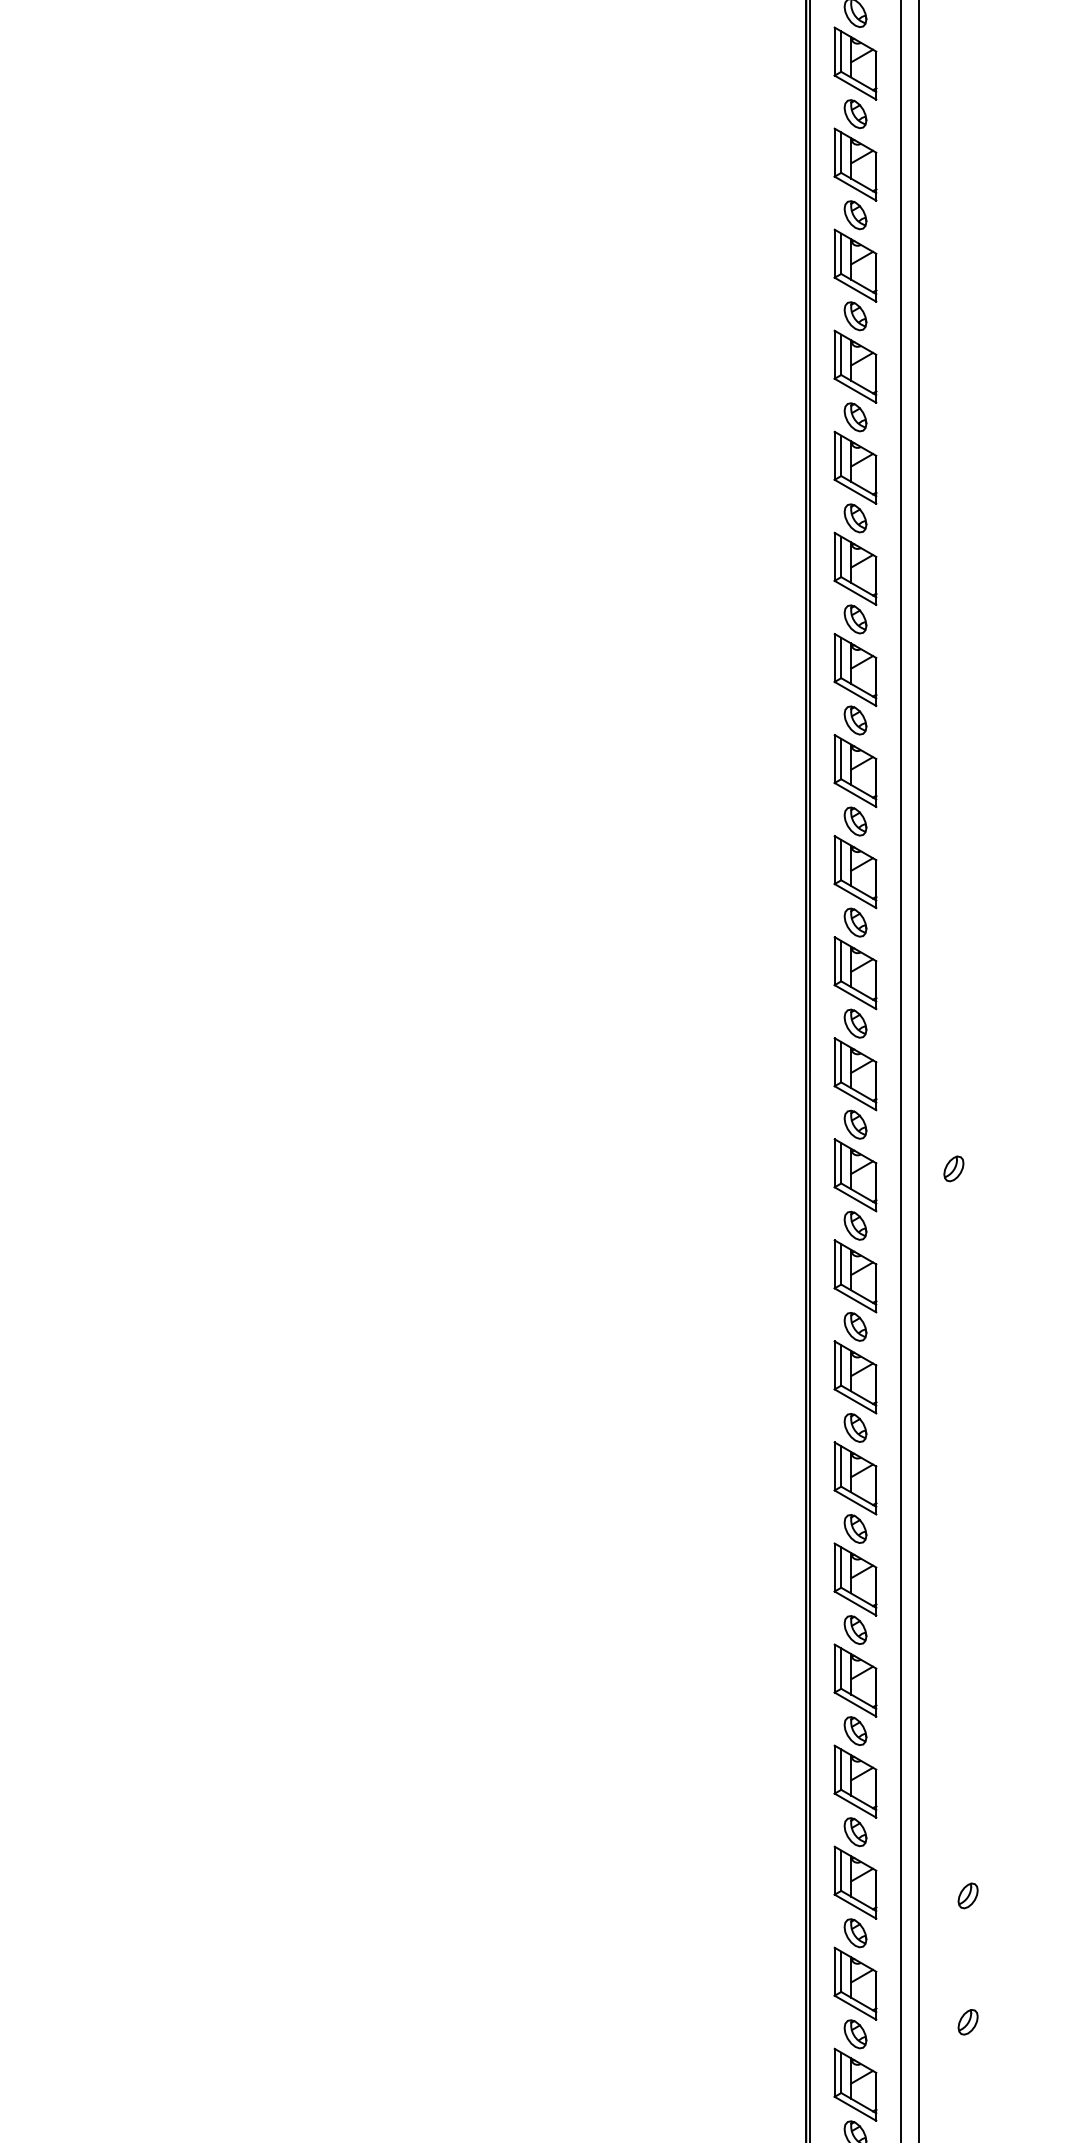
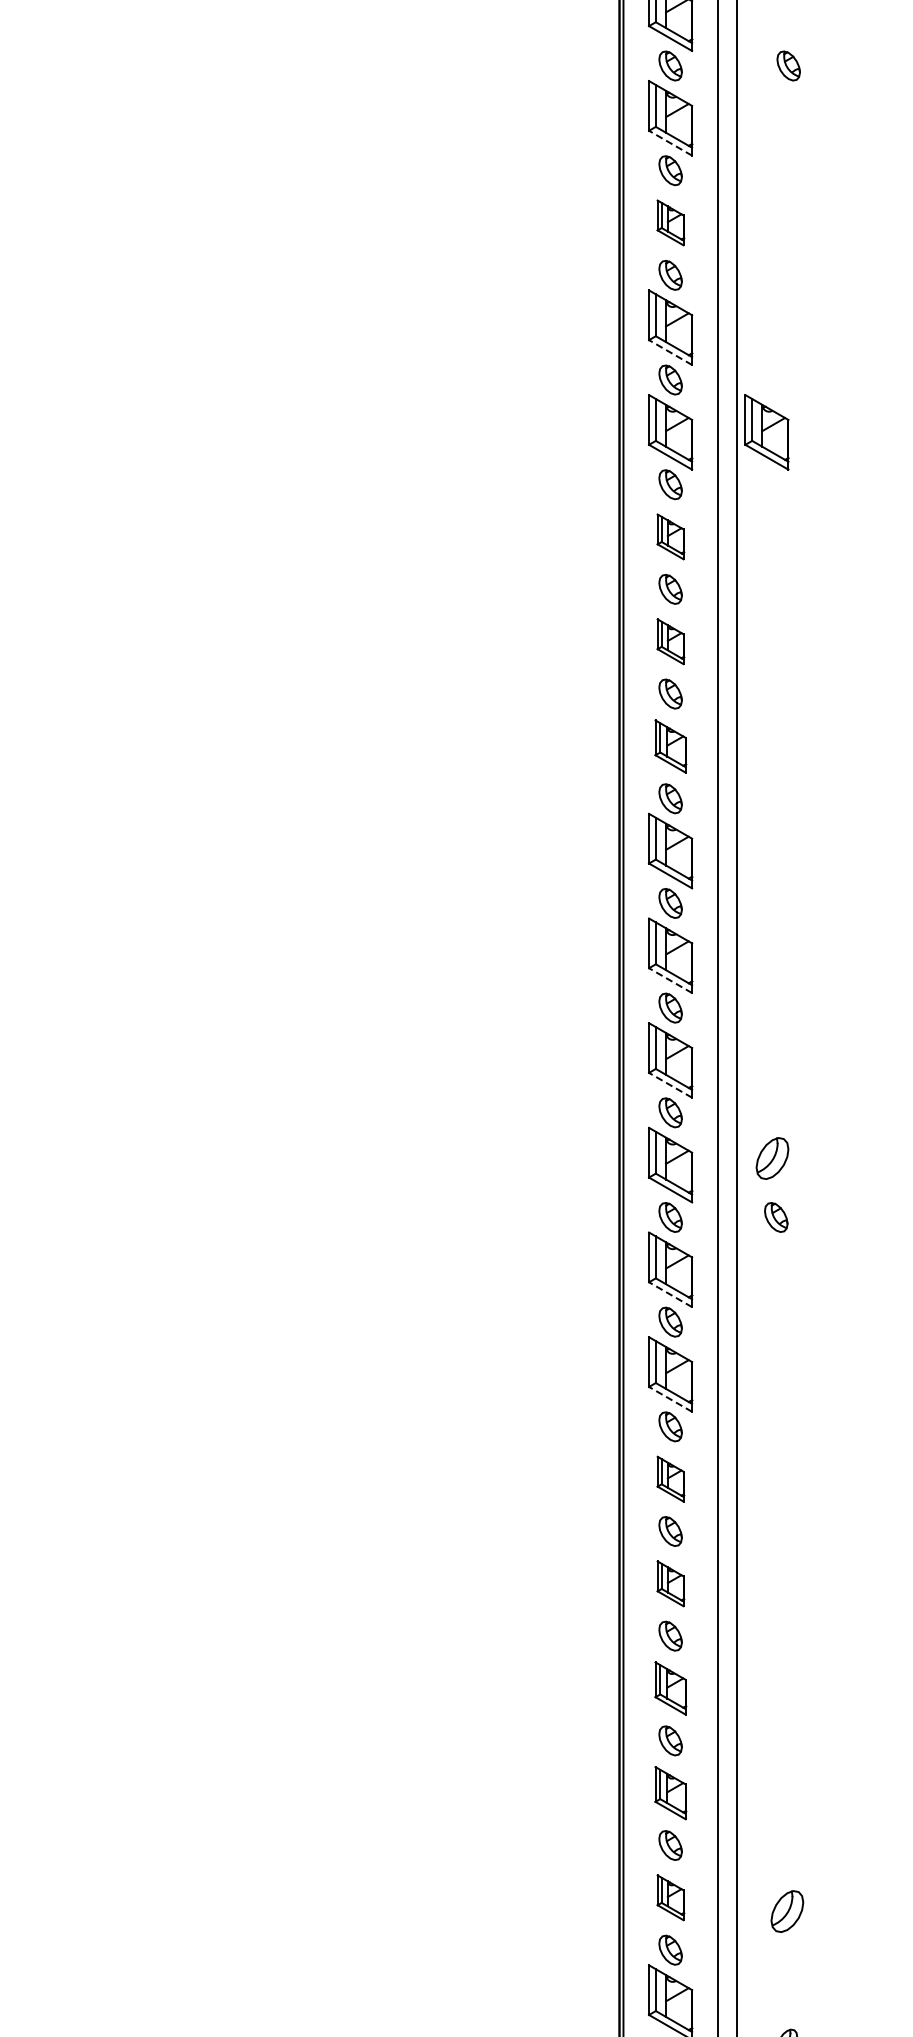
part: (969, 114) -> (788, 66), added
line: (855, 188) -> (670, 143), solid -> dashed
part: (855, 265) -> (670, 222), size x0.6
line: (855, 390) -> (670, 352), solid -> dashed
part: (948, 467) -> (766, 432), added
part: (855, 568) -> (670, 536), size x0.6
part: (855, 669) -> (670, 641), size x0.6
part: (855, 771) -> (670, 746), size x0.7
line: (855, 997) -> (670, 980), solid -> dashed
line: (855, 1098) -> (670, 1085), solid -> dashed
part: (953, 1168) -> (772, 1158), size x1.6
part: (957, 1225) -> (776, 1217), added
line: (855, 1300) -> (670, 1294), solid -> dashed
line: (855, 1401) -> (670, 1399), solid -> dashed
part: (855, 1478) -> (670, 1479), size x0.6
part: (855, 1579) -> (670, 1583), size x0.6
part: (855, 1680) -> (670, 1688), size x0.7
part: (855, 1781) -> (670, 1793), size x0.7
part: (855, 1882) -> (670, 1897), size x0.6
part: (967, 1895) -> (786, 1911), size x1.6

